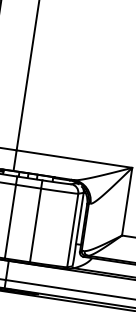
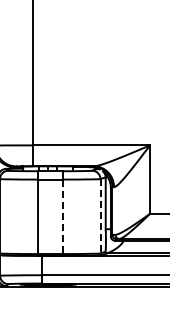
line: (34, 226) -> (62, 217), solid -> dashed
line: (72, 230) -> (100, 216), solid -> dashed

